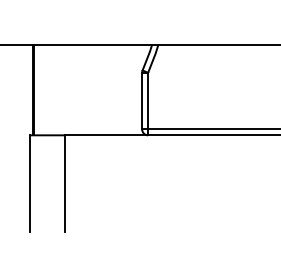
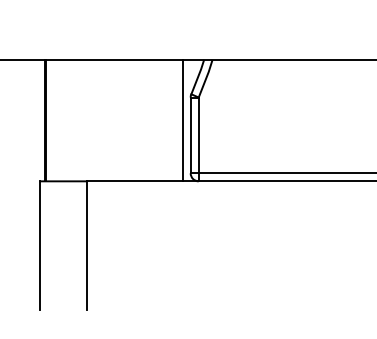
line: (136, 89) -> (183, 119), added

